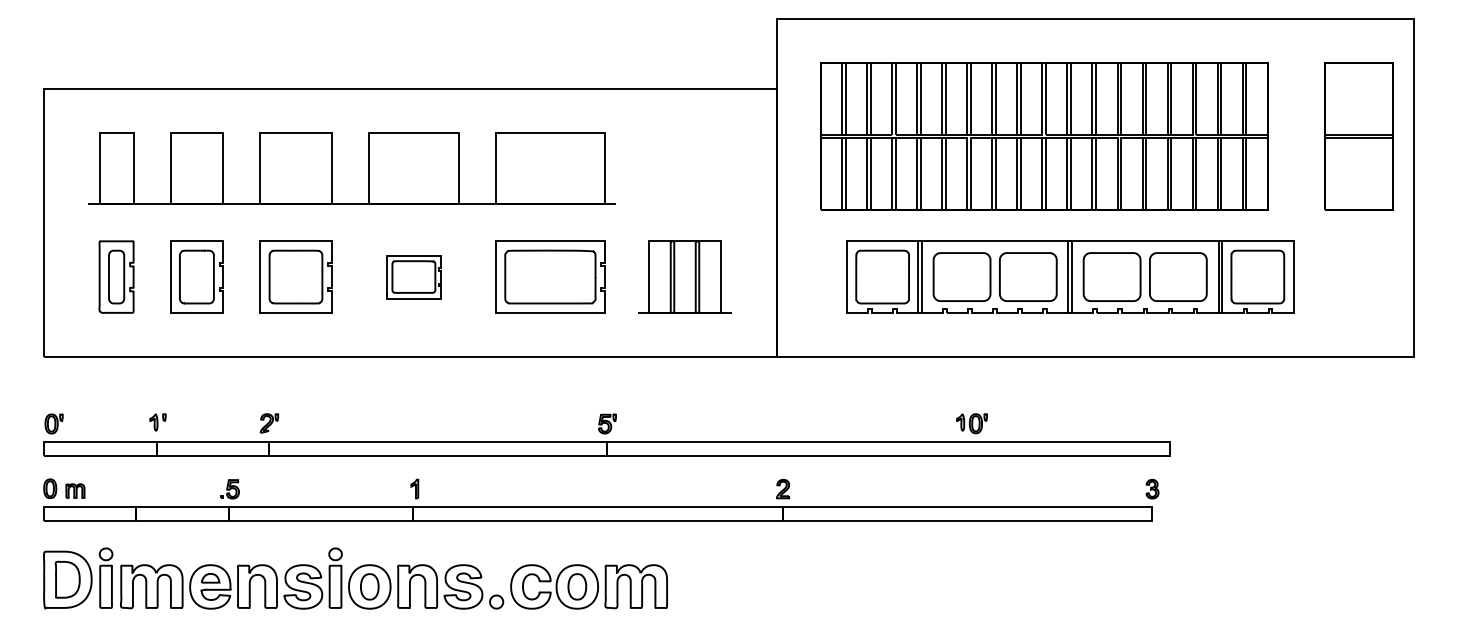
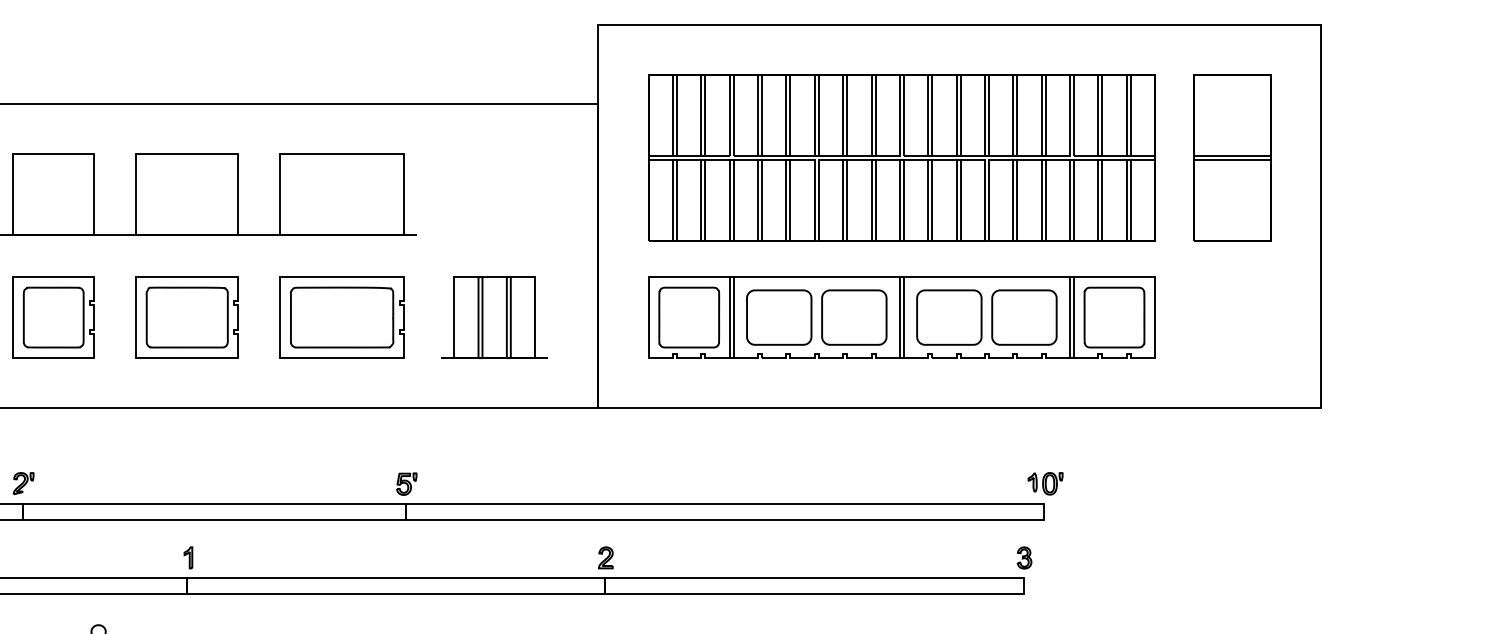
part: (1358, 136) -> (1232, 158), moved
part: (413, 276) -> (186, 316), size x1.67
part: (1070, 276) -> (902, 316), moved
part: (971, 423) -> (1044, 483), moved

